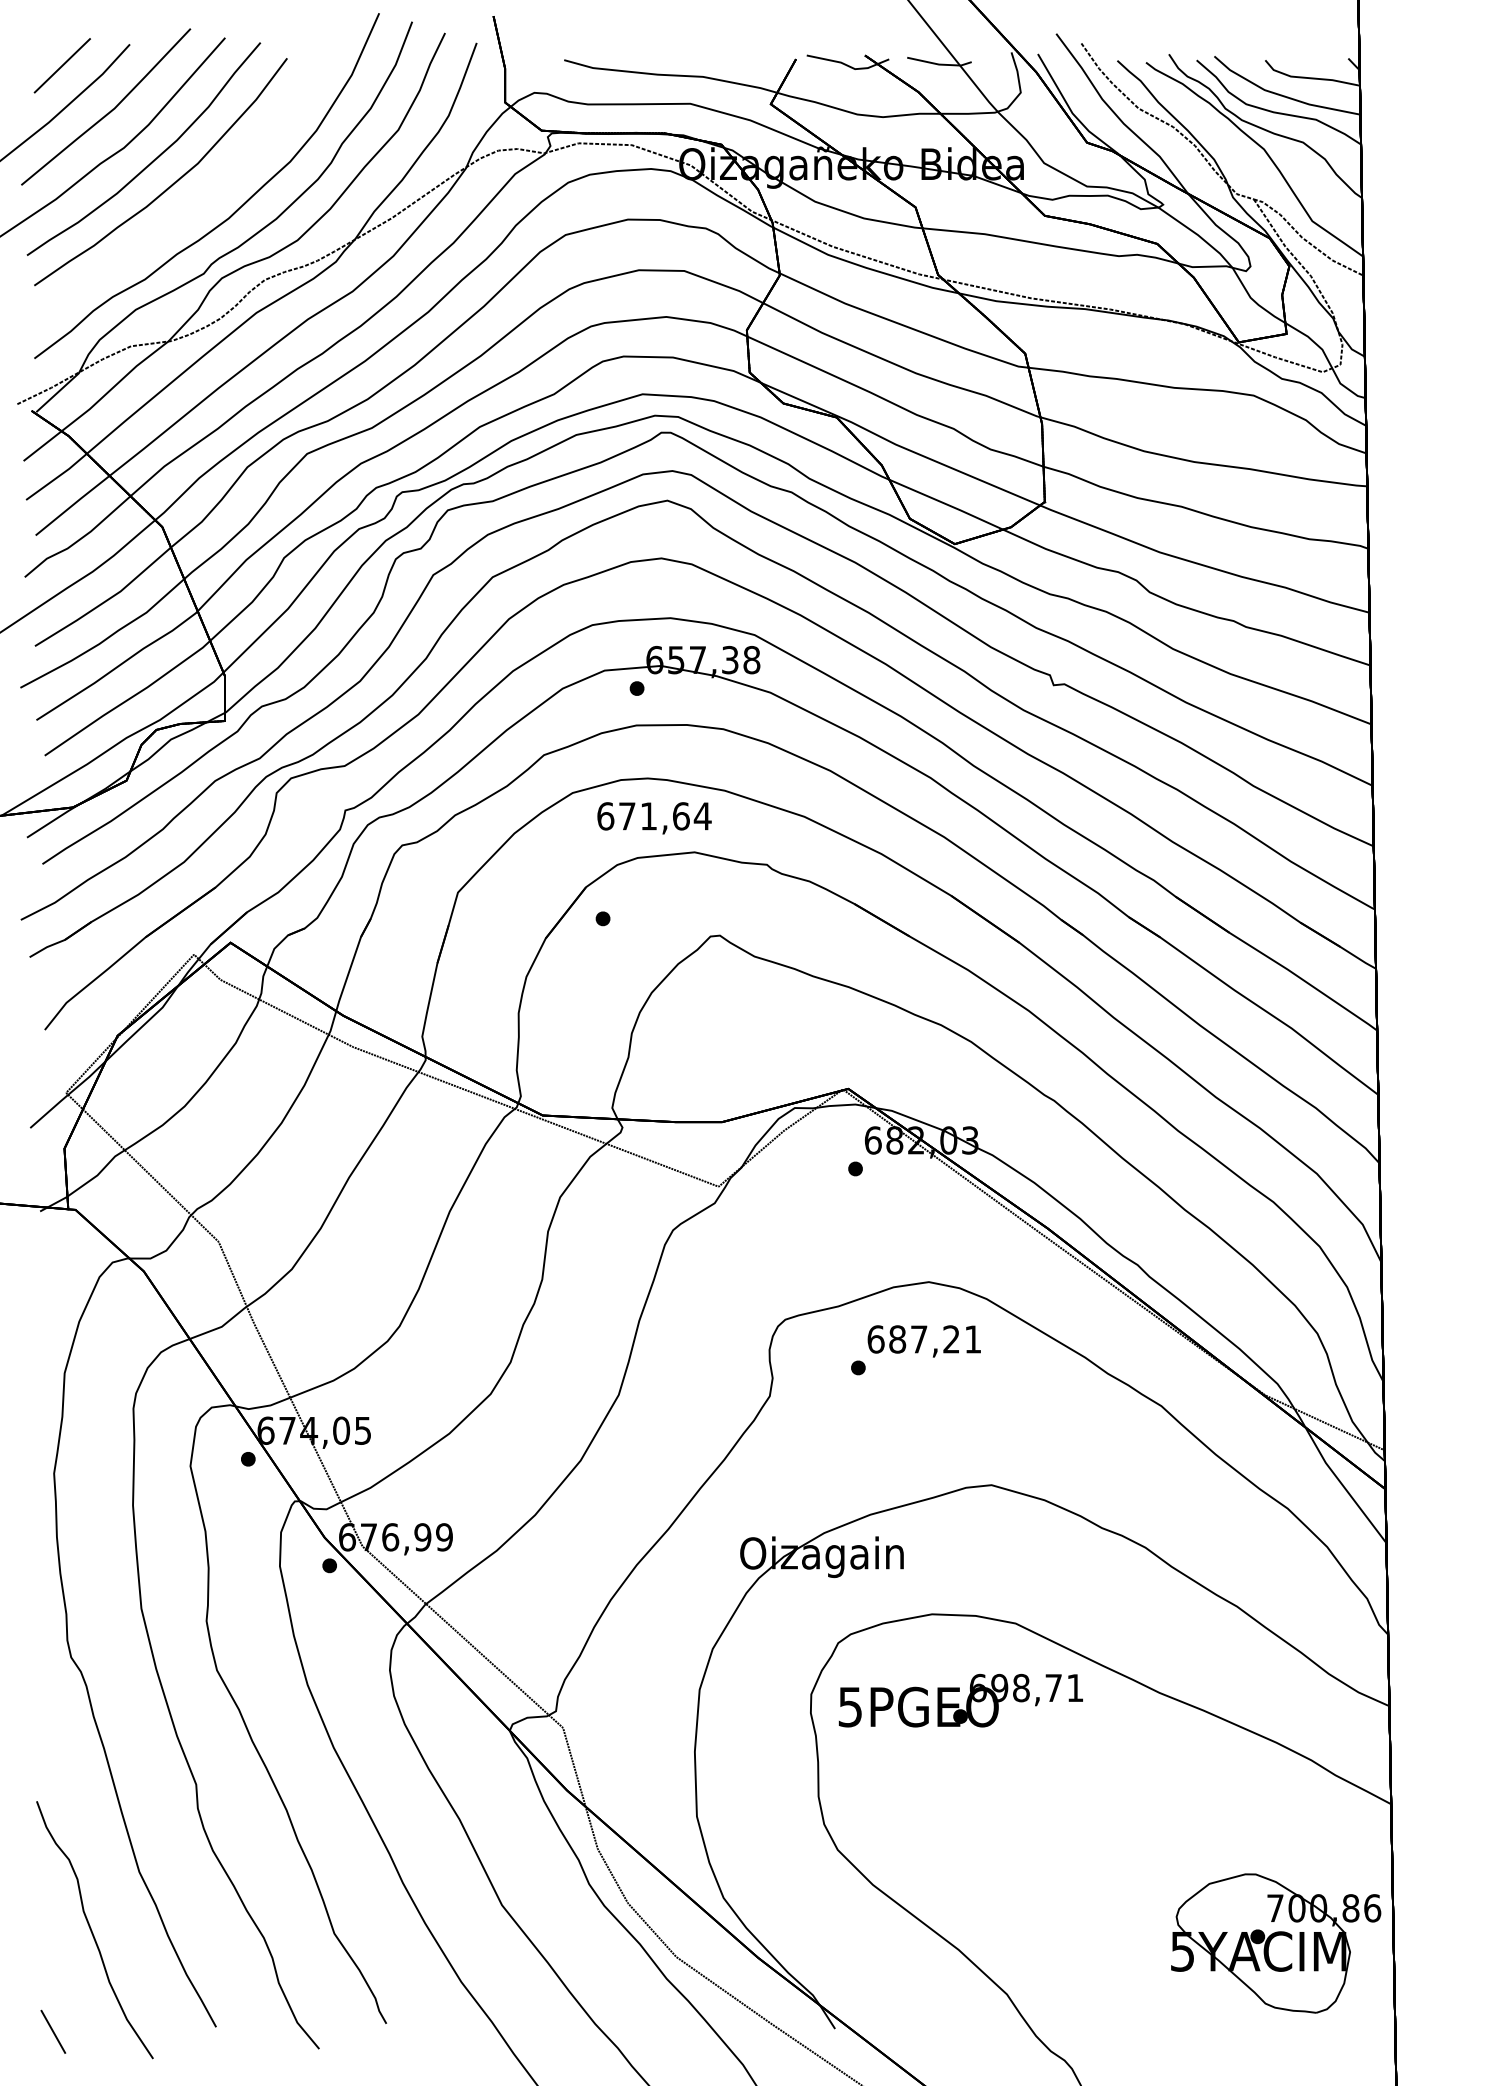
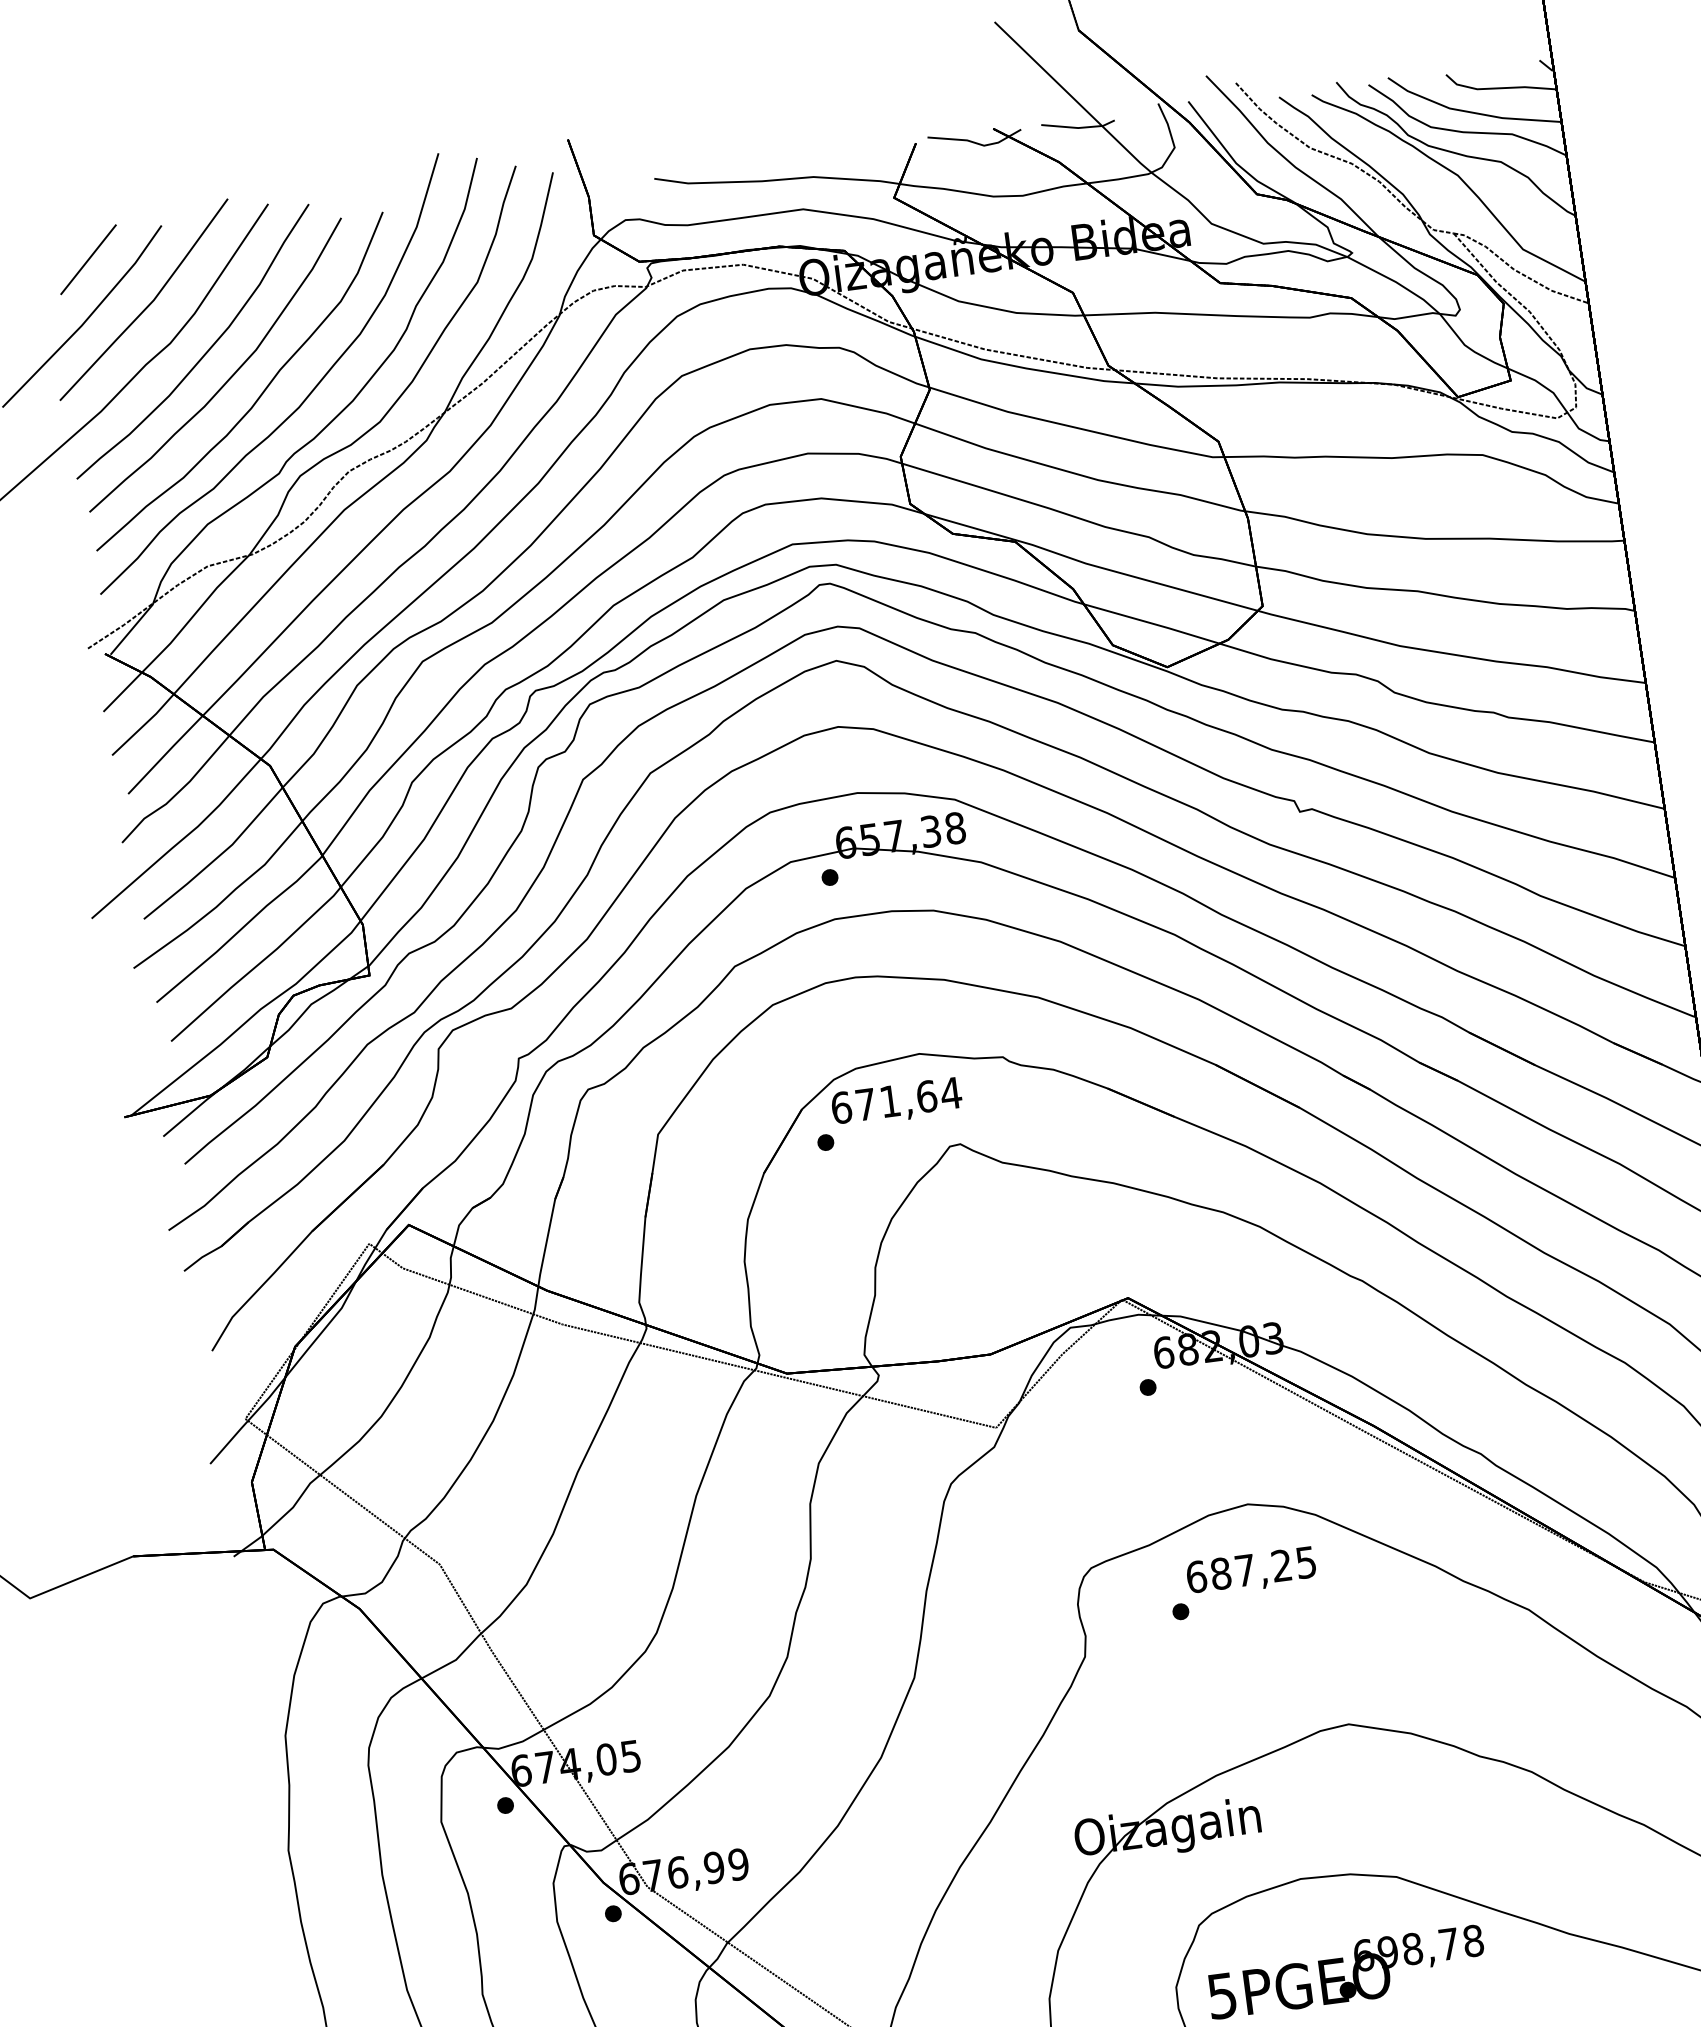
curve: (195, 203) -> (259, 395), added
text: (654, 818) -> (896, 1102), moved
text: (972, 1339) -> (1305, 1562), 687,21 -> 687,25
text: (1075, 1687) -> (1473, 1940), 698,71 -> 698,78

